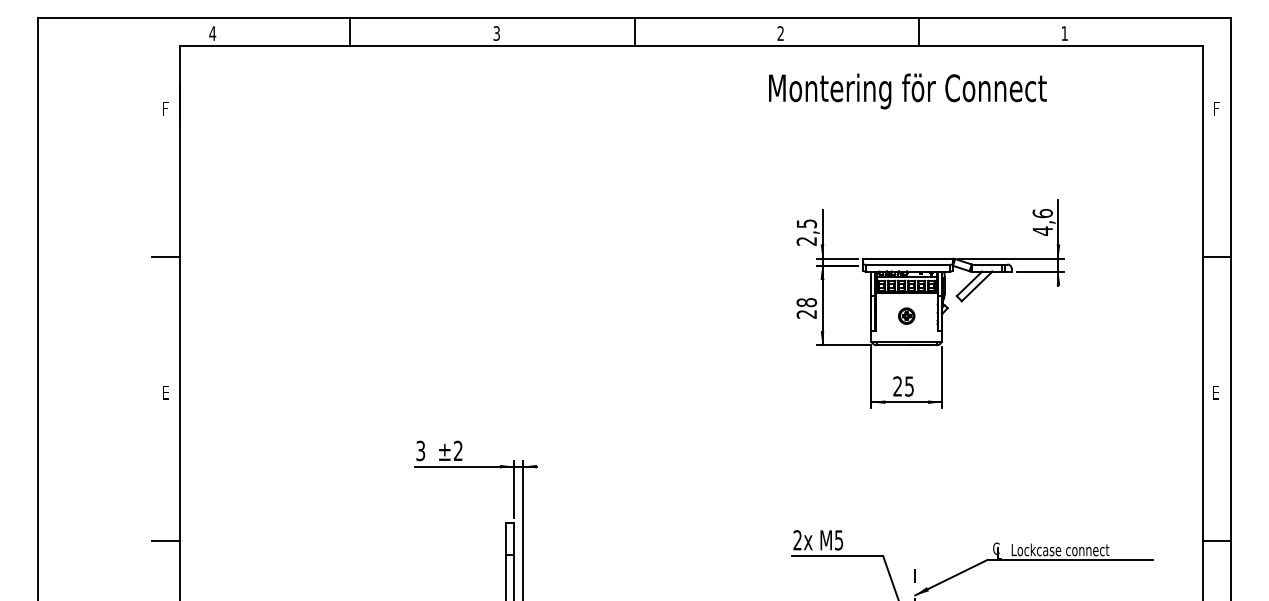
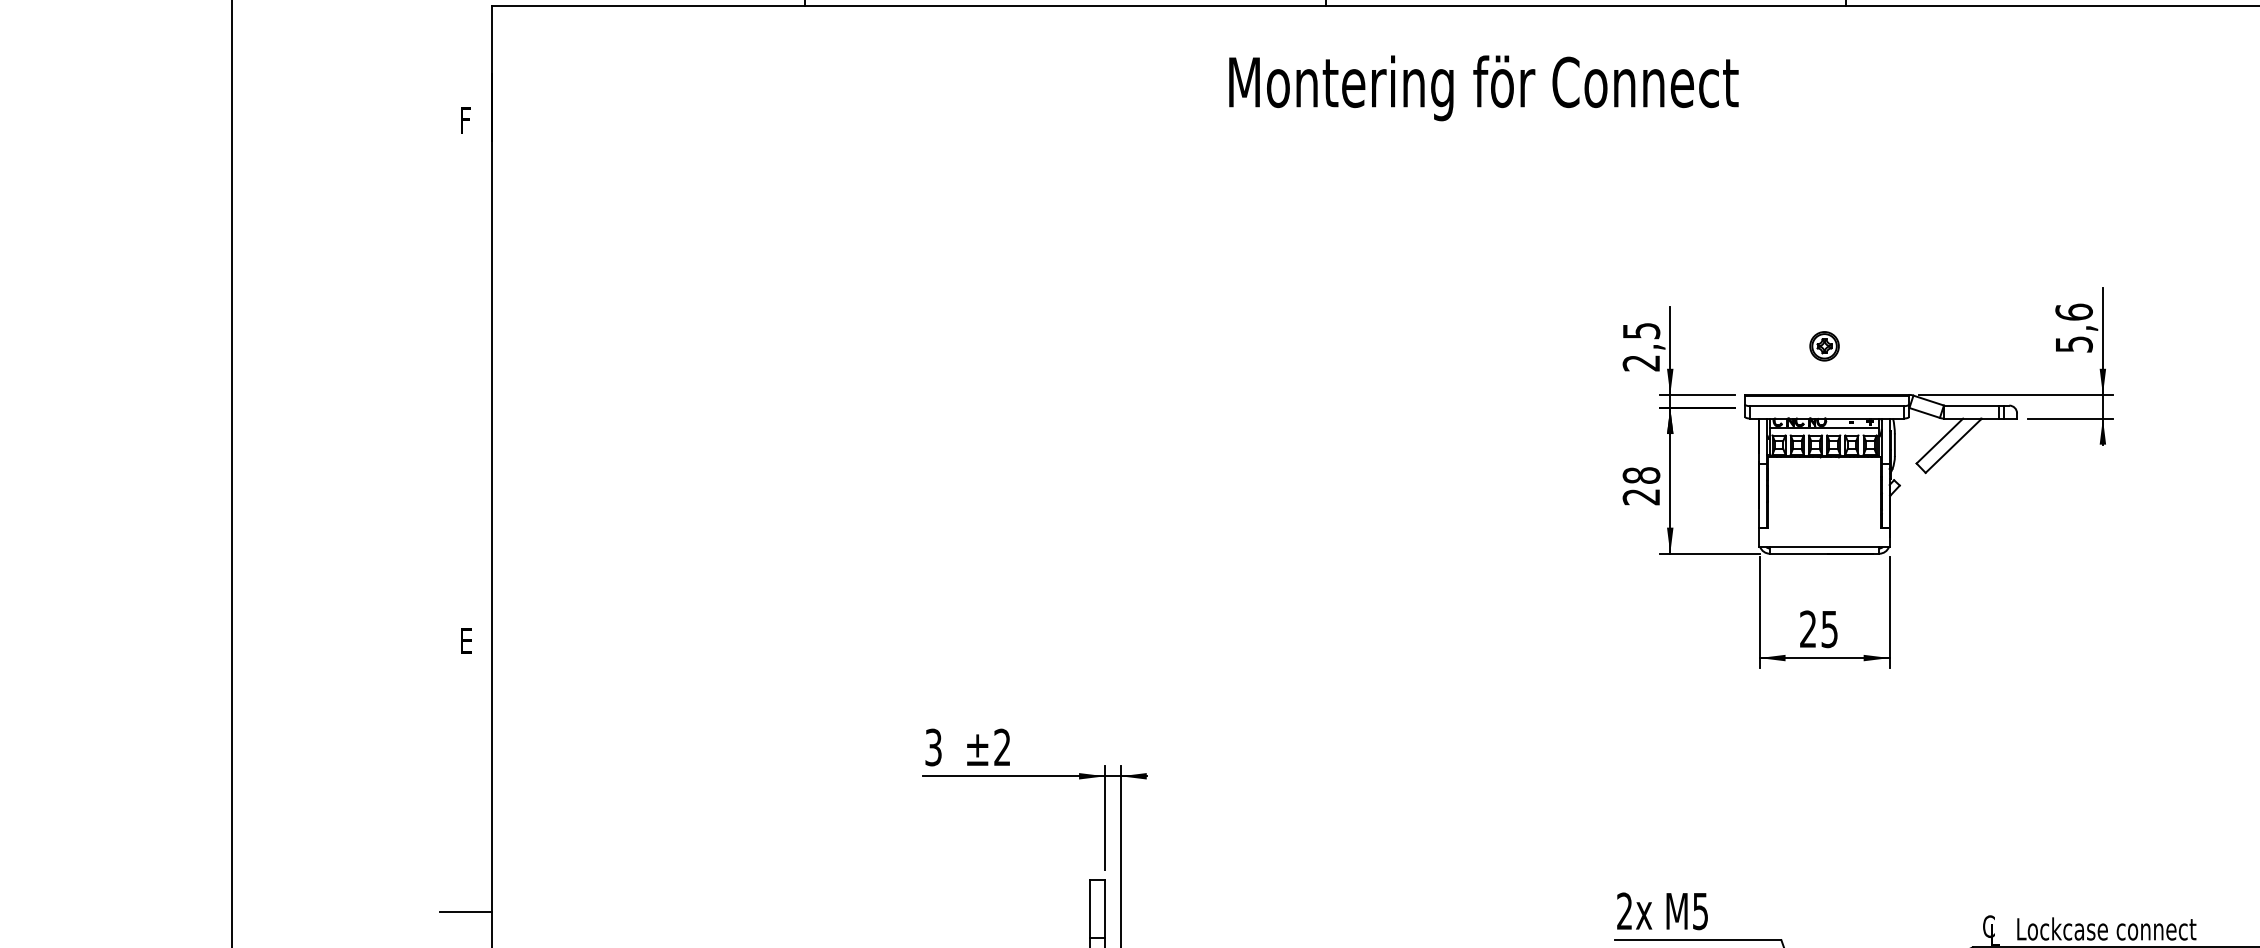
text: (907, 91) -> (1483, 88), moved
text: (1042, 231) -> (2073, 345), 4,6 -> 5,6
line: (165, 256) -> (465, 390), removed
part: (906, 315) -> (1824, 345), moved

